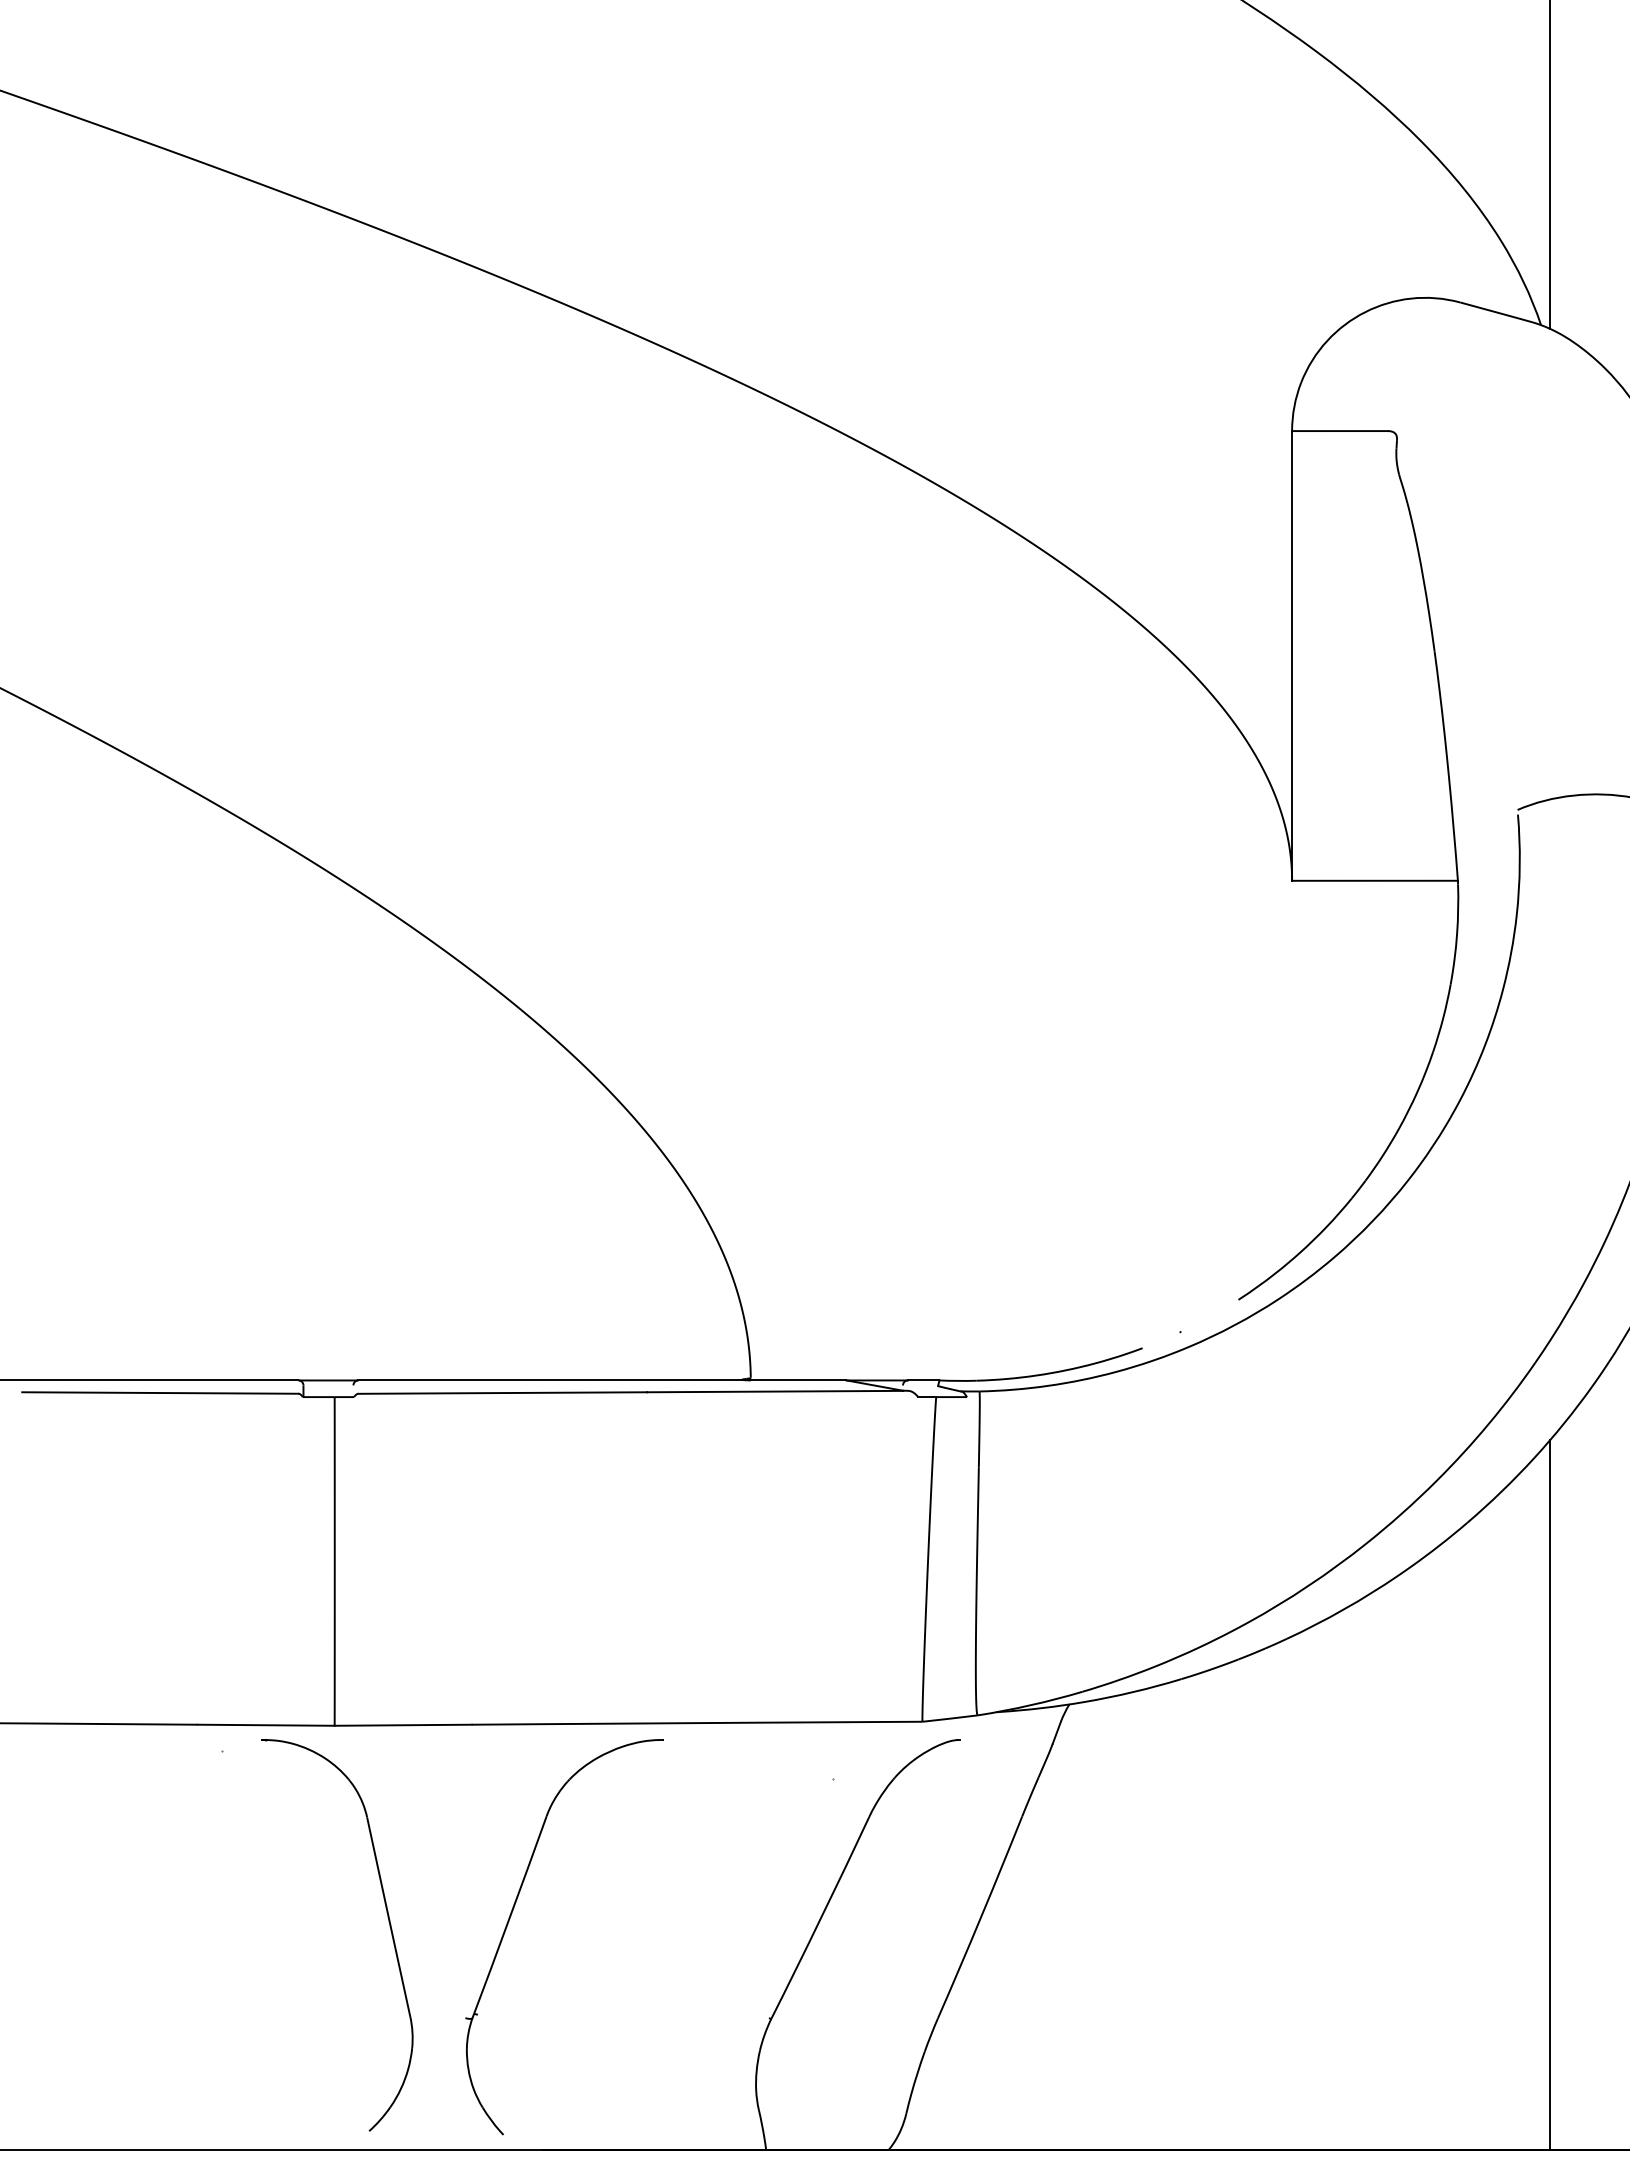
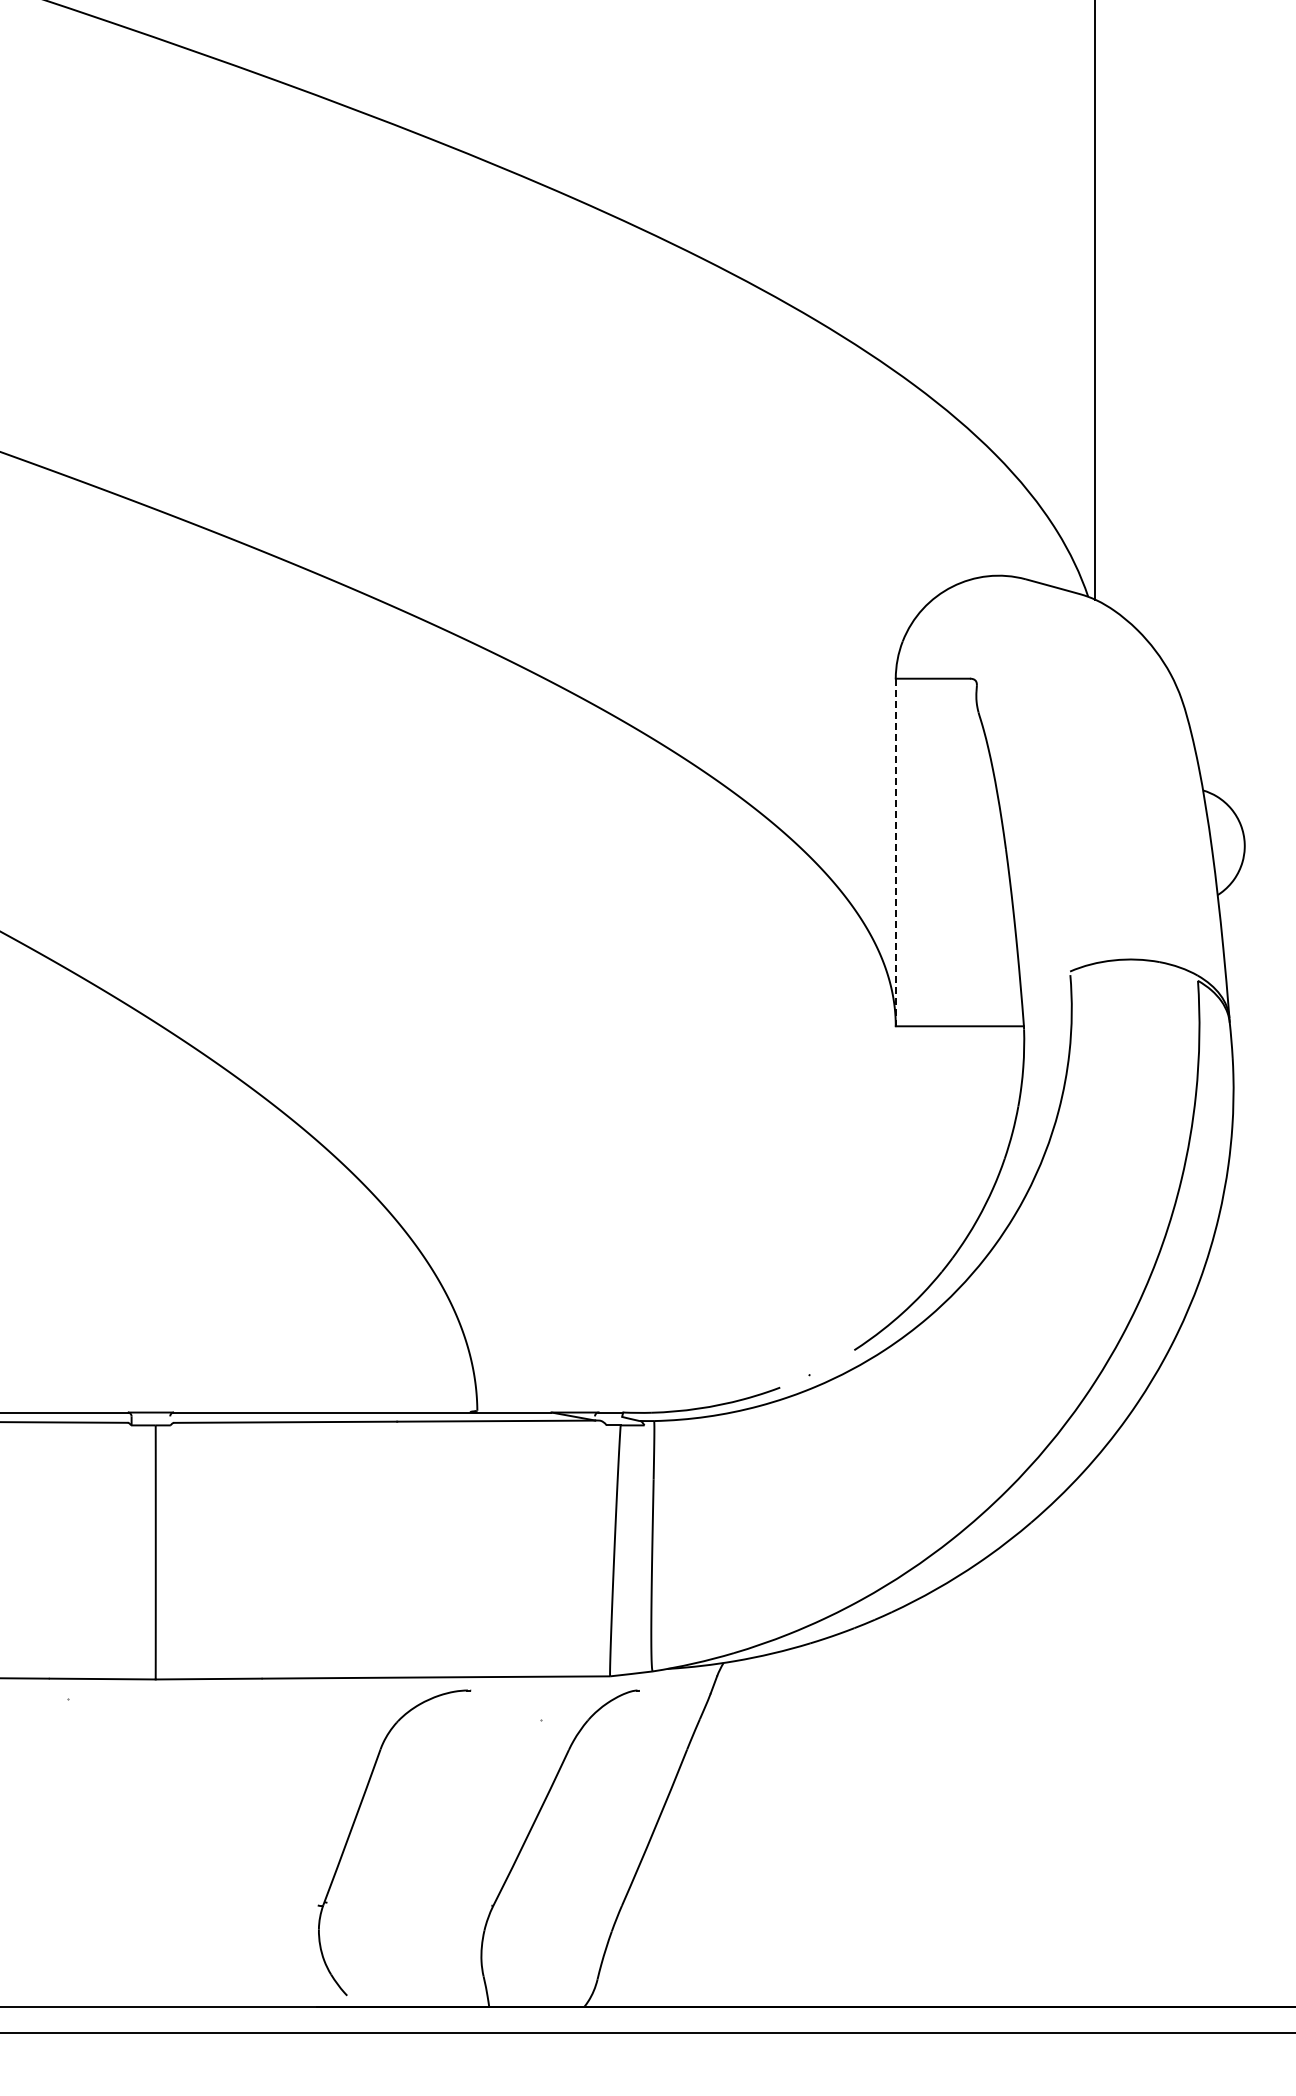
line: (1291, 655) -> (895, 852), solid -> dashed
line: (1550, 1794) -> (1095, 1732), removed
part: (511, 1917) -> (353, 1827), moved
part: (388, 1925) -> (197, 1833), removed

